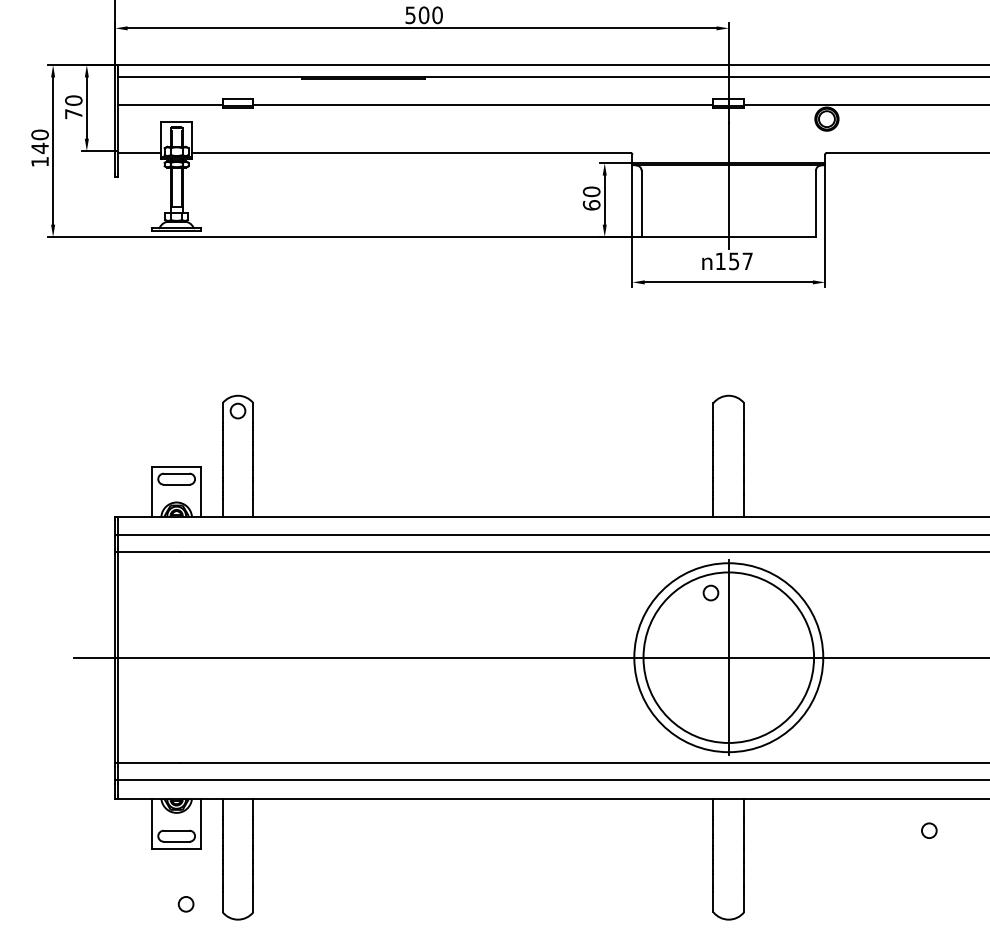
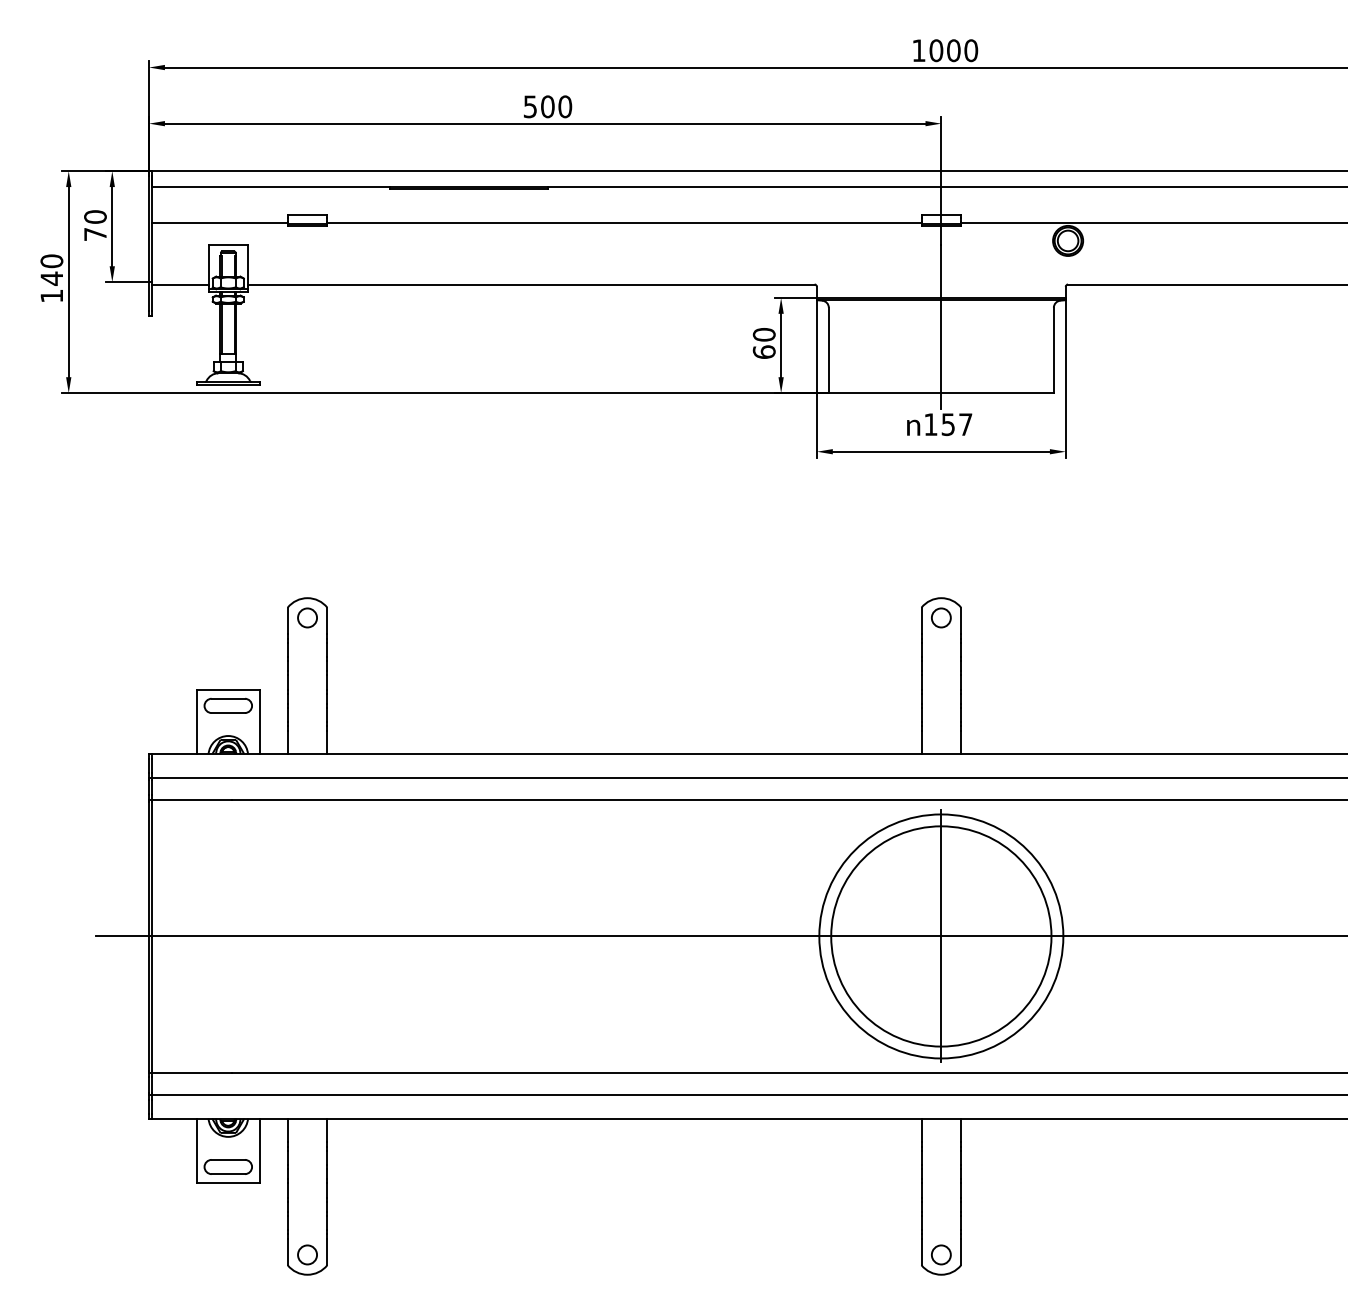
circle: (711, 592) -> (941, 617), moved
circle: (929, 830) -> (941, 1254), moved
circle: (186, 903) -> (307, 1254), moved

